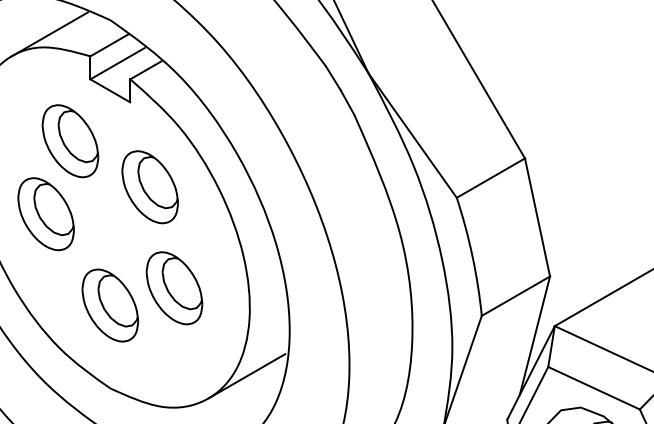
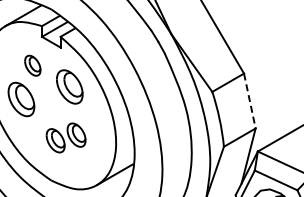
part: (69, 141) -> (32, 65), size x0.6
line: (536, 218) -> (249, 101), solid -> dashed
part: (140, 295) -> (65, 137), size x0.7

